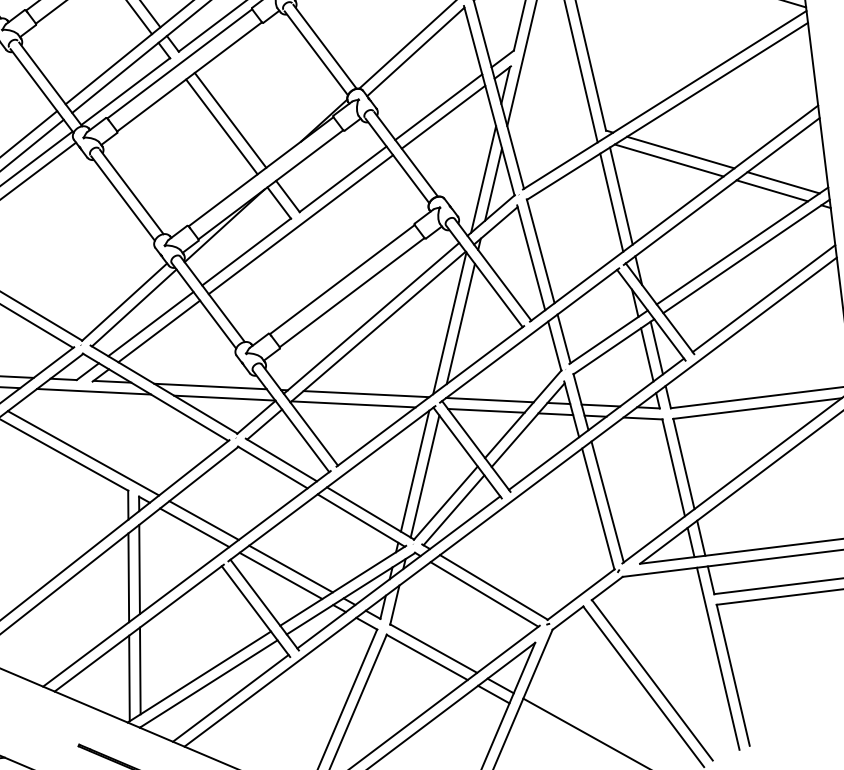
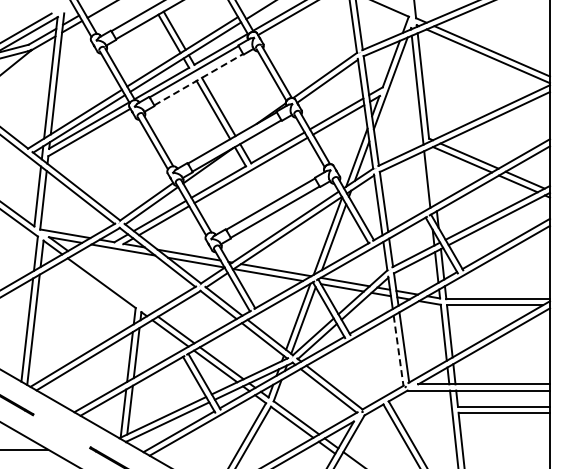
line: (190, 76) -> (199, 79), solid -> dashed
line: (621, 196) -> (433, 176), removed
line: (82, 452) -> (112, 283), removed
line: (598, 510) -> (398, 351), solid -> dashed

